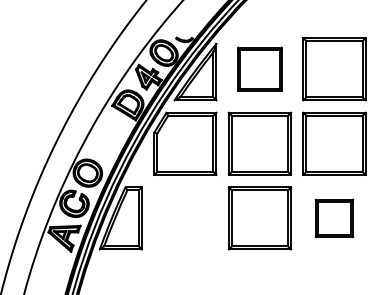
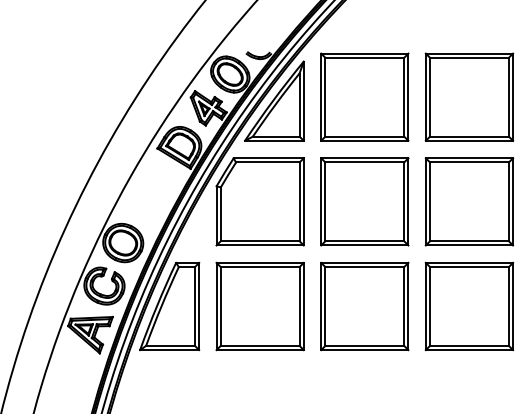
part: (259, 69) -> (364, 97), size x1.43
part: (185, 218) -> (260, 306), added
part: (334, 218) -> (469, 306), size x1.67

